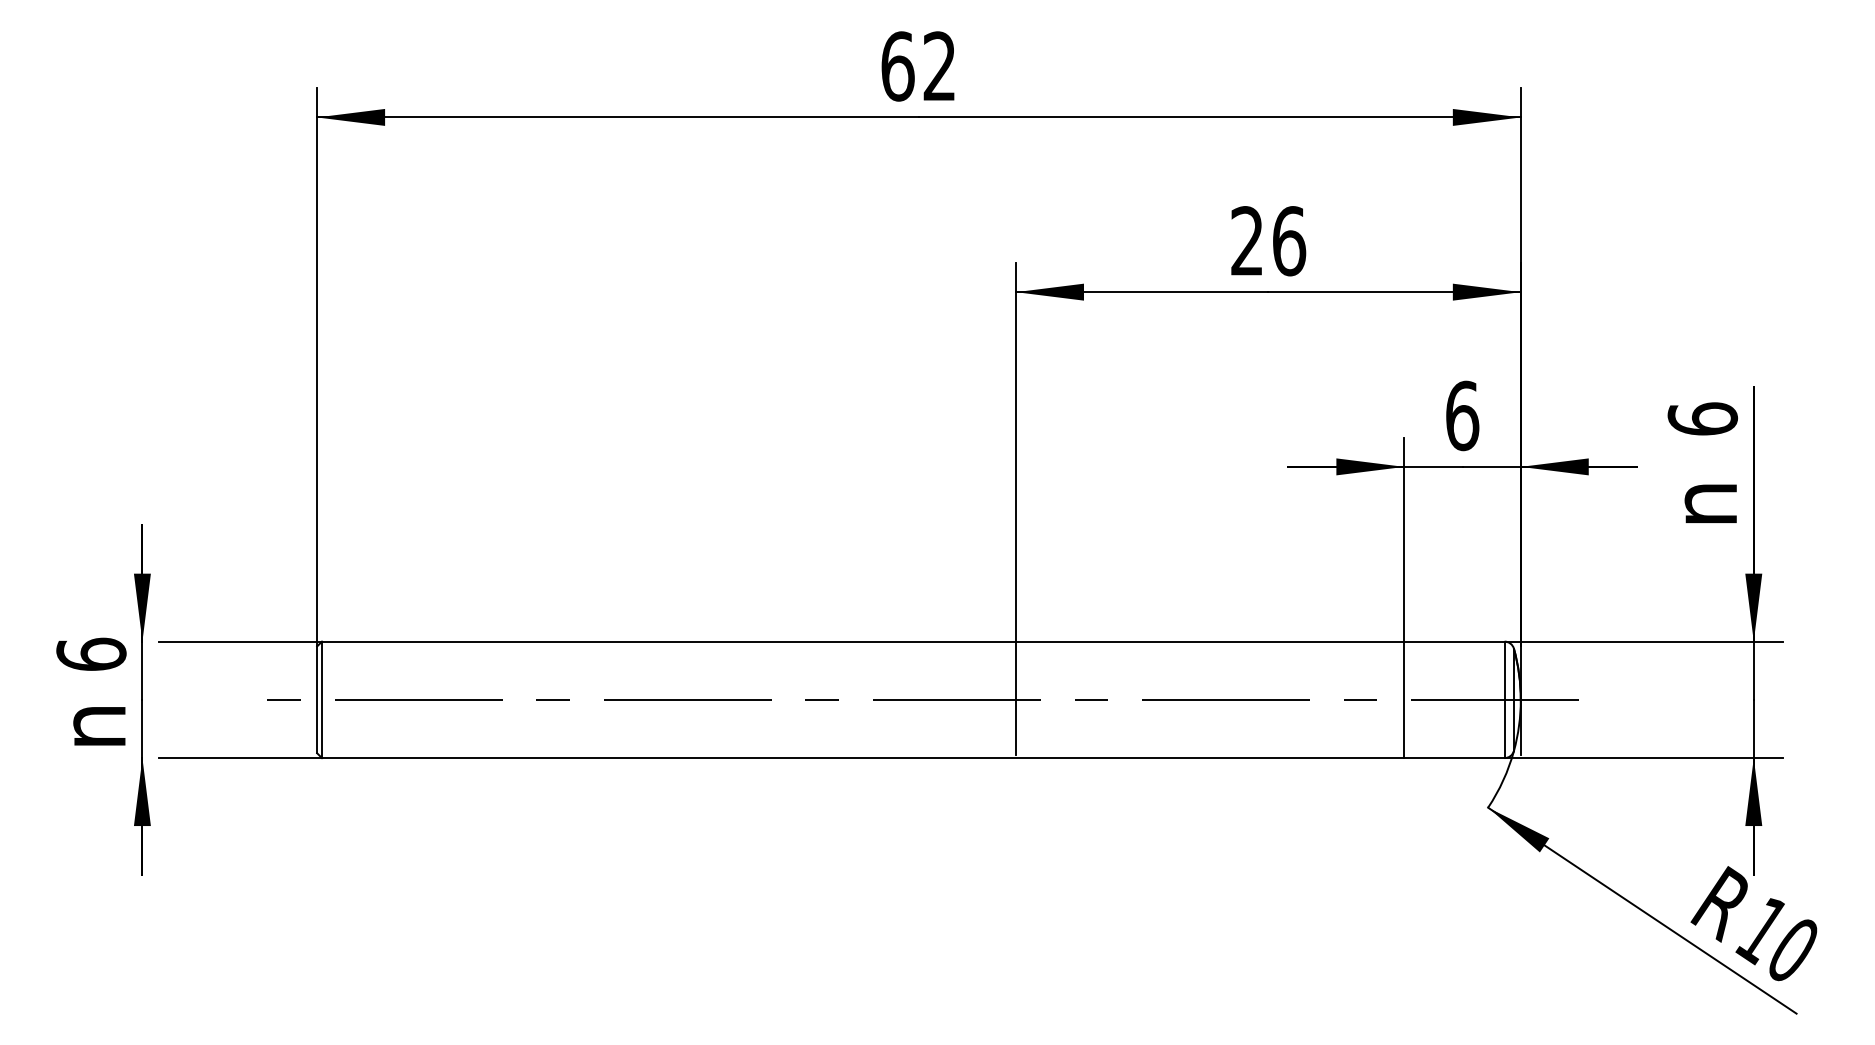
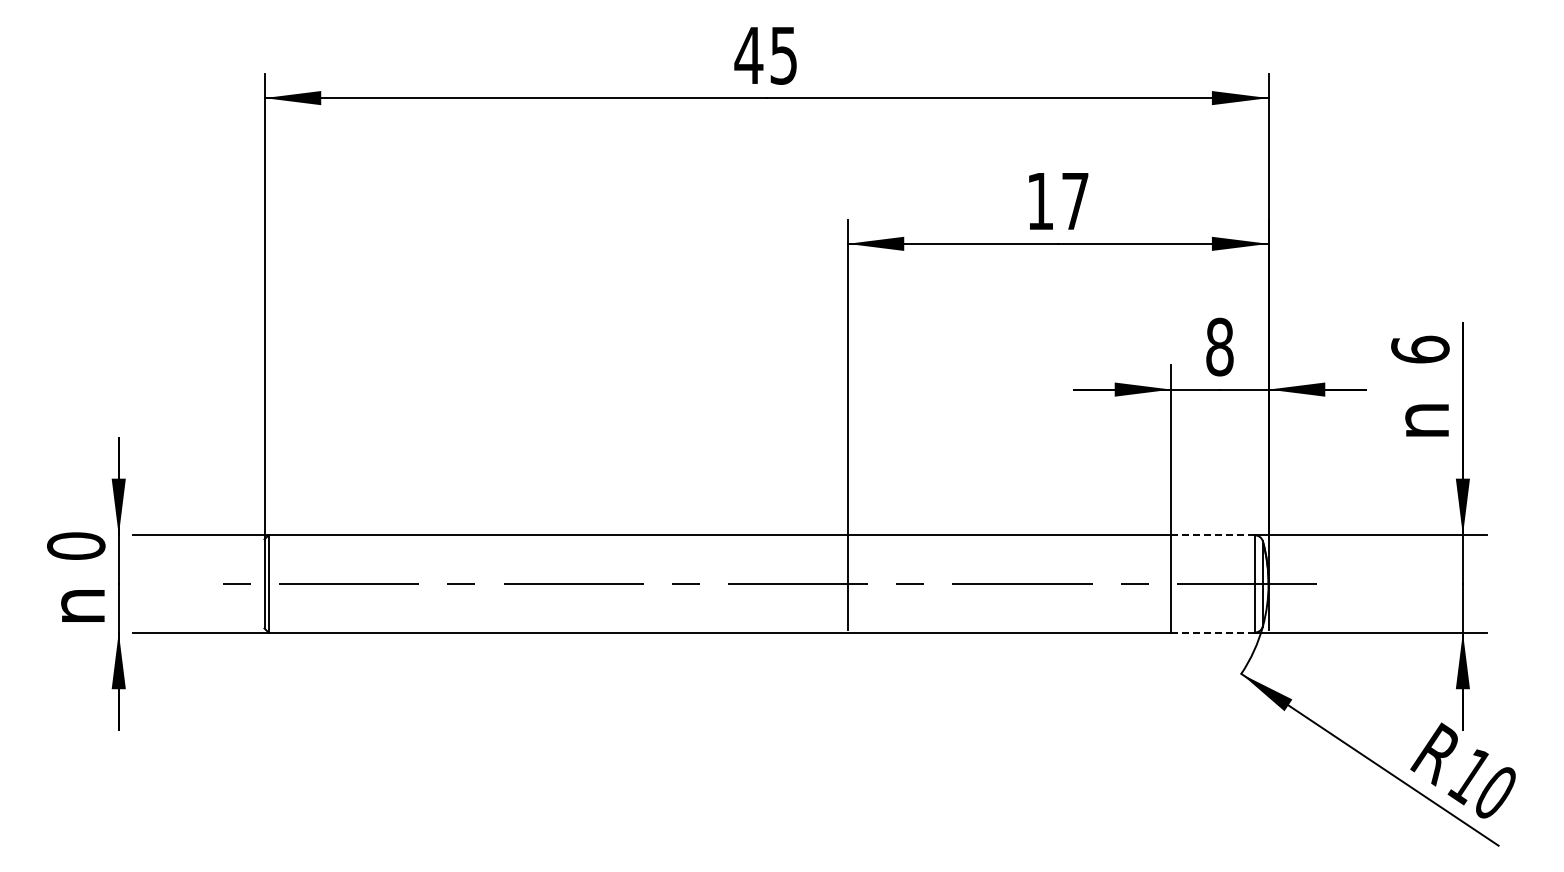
text: (917, 66) -> (765, 55), 62 -> 45
text: (1268, 241) -> (1058, 201), 26 -> 17
text: (1461, 415) -> (1219, 346), 6 -> 8
line: (1454, 641) -> (1213, 535), solid -> dashed
text: (91, 653) -> (76, 545), 6 -> 0
line: (1454, 758) -> (1213, 632), solid -> dashed

